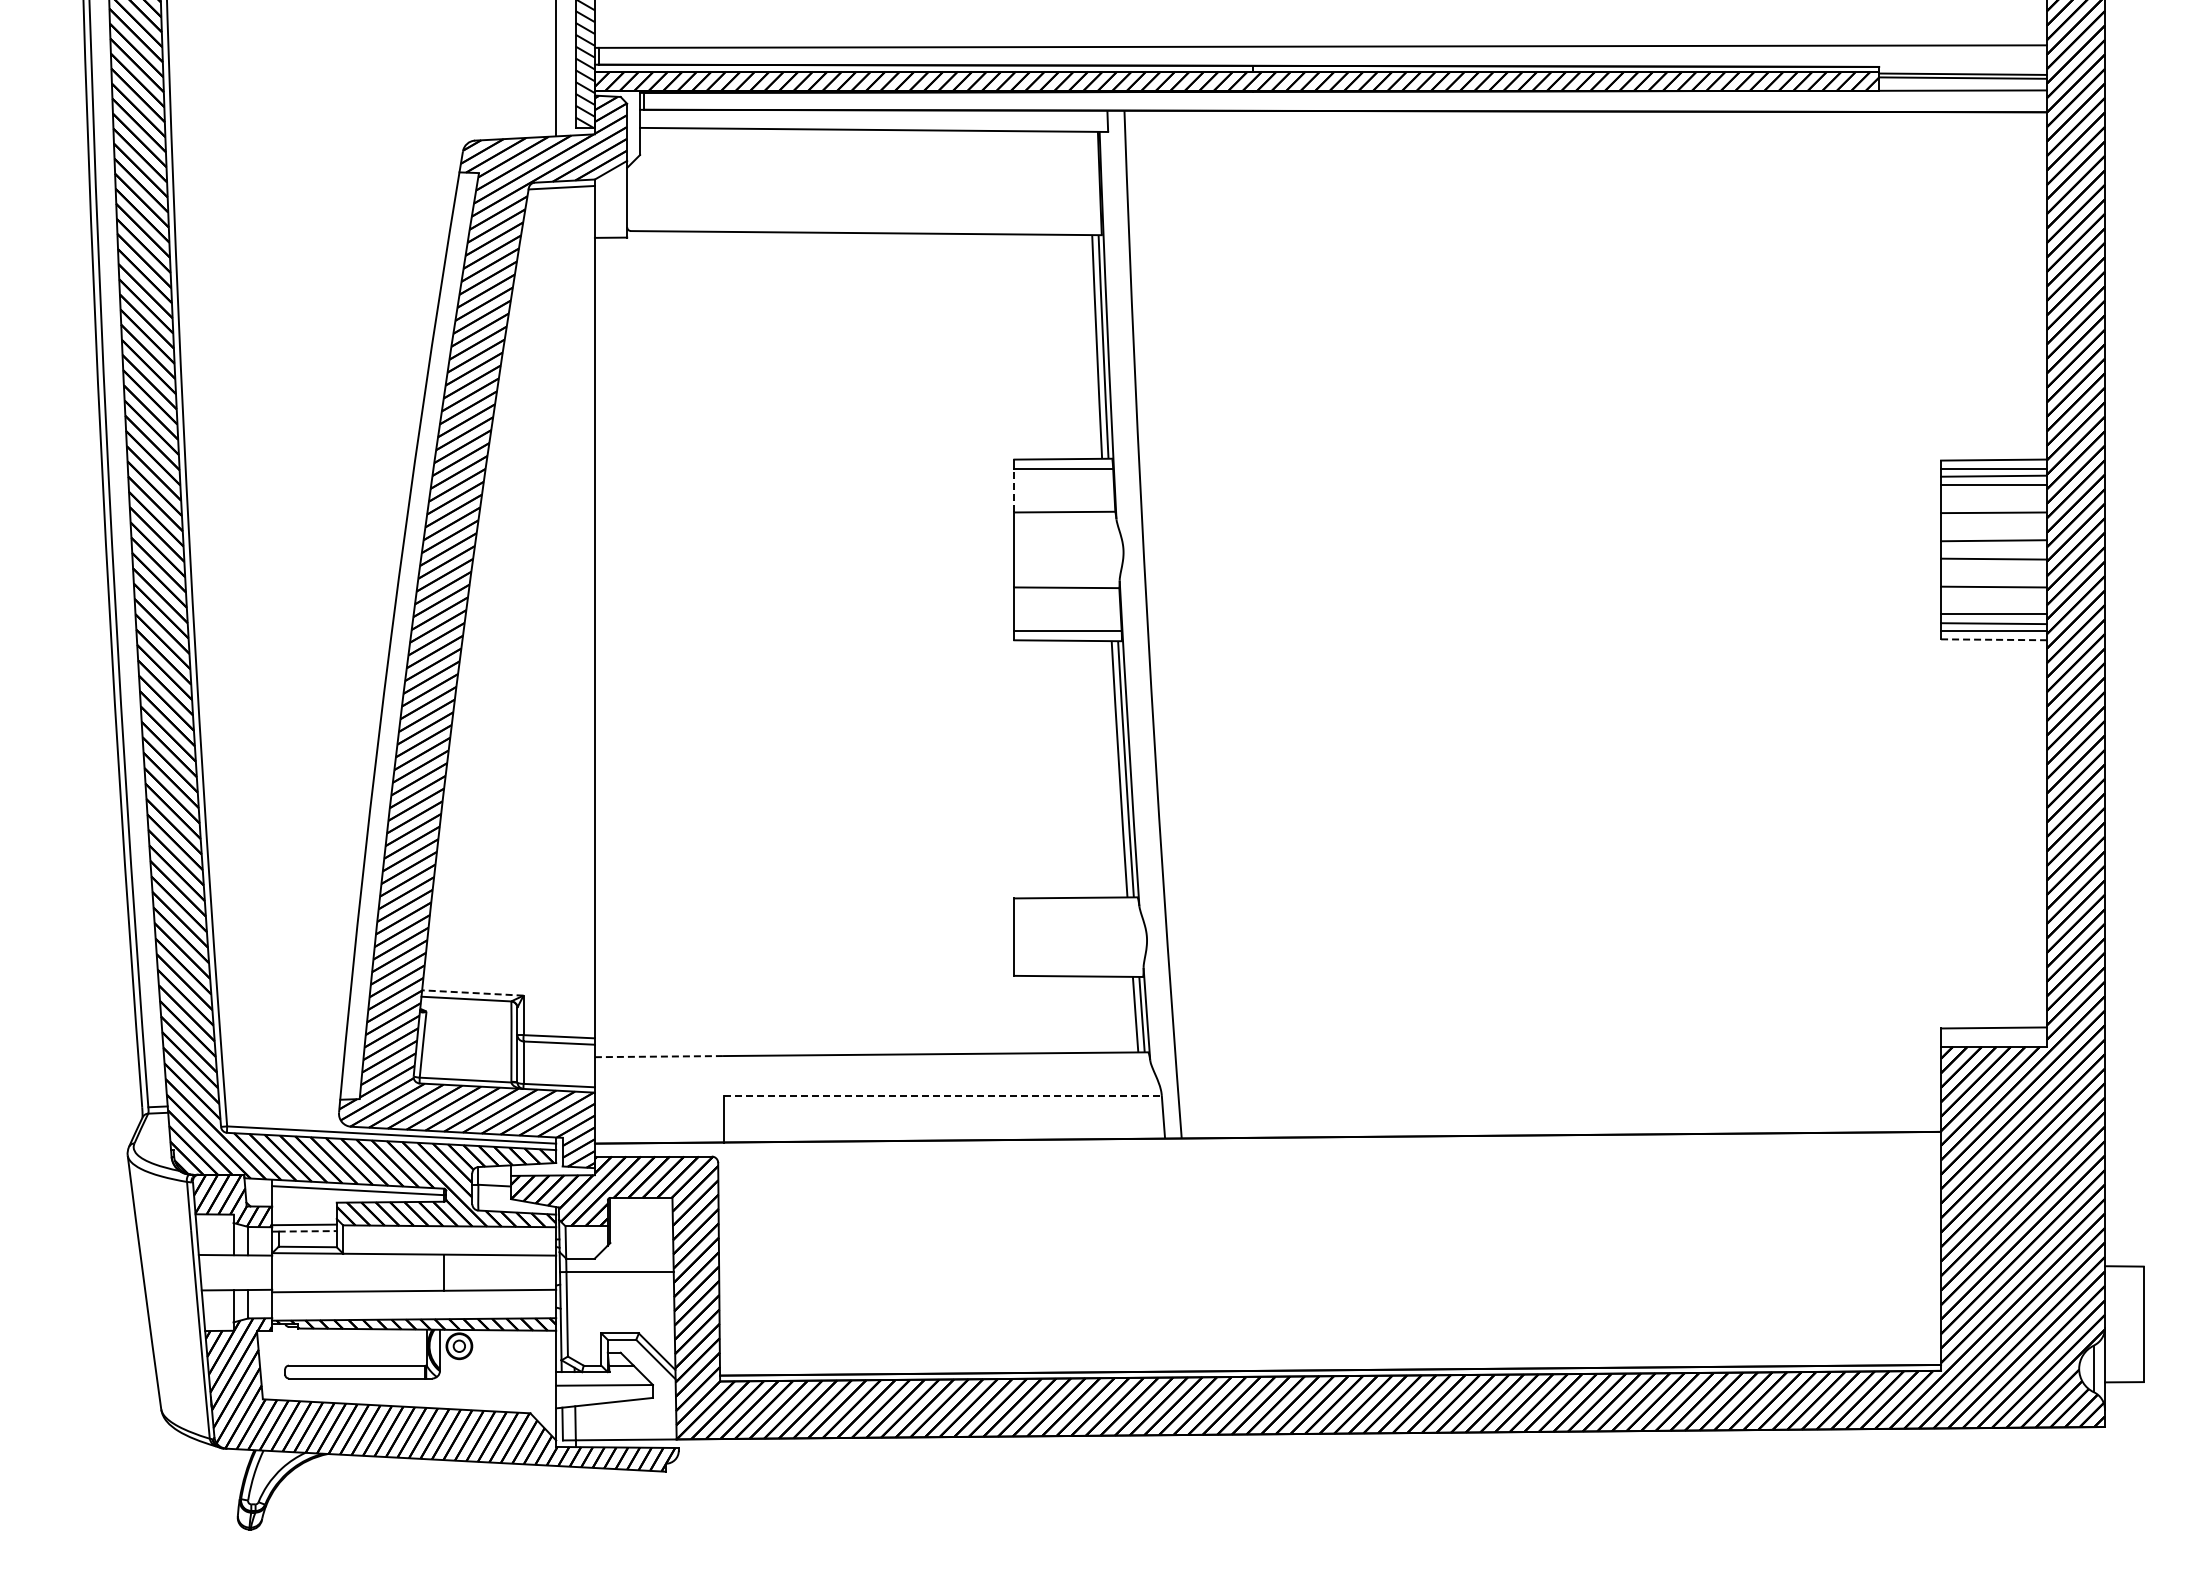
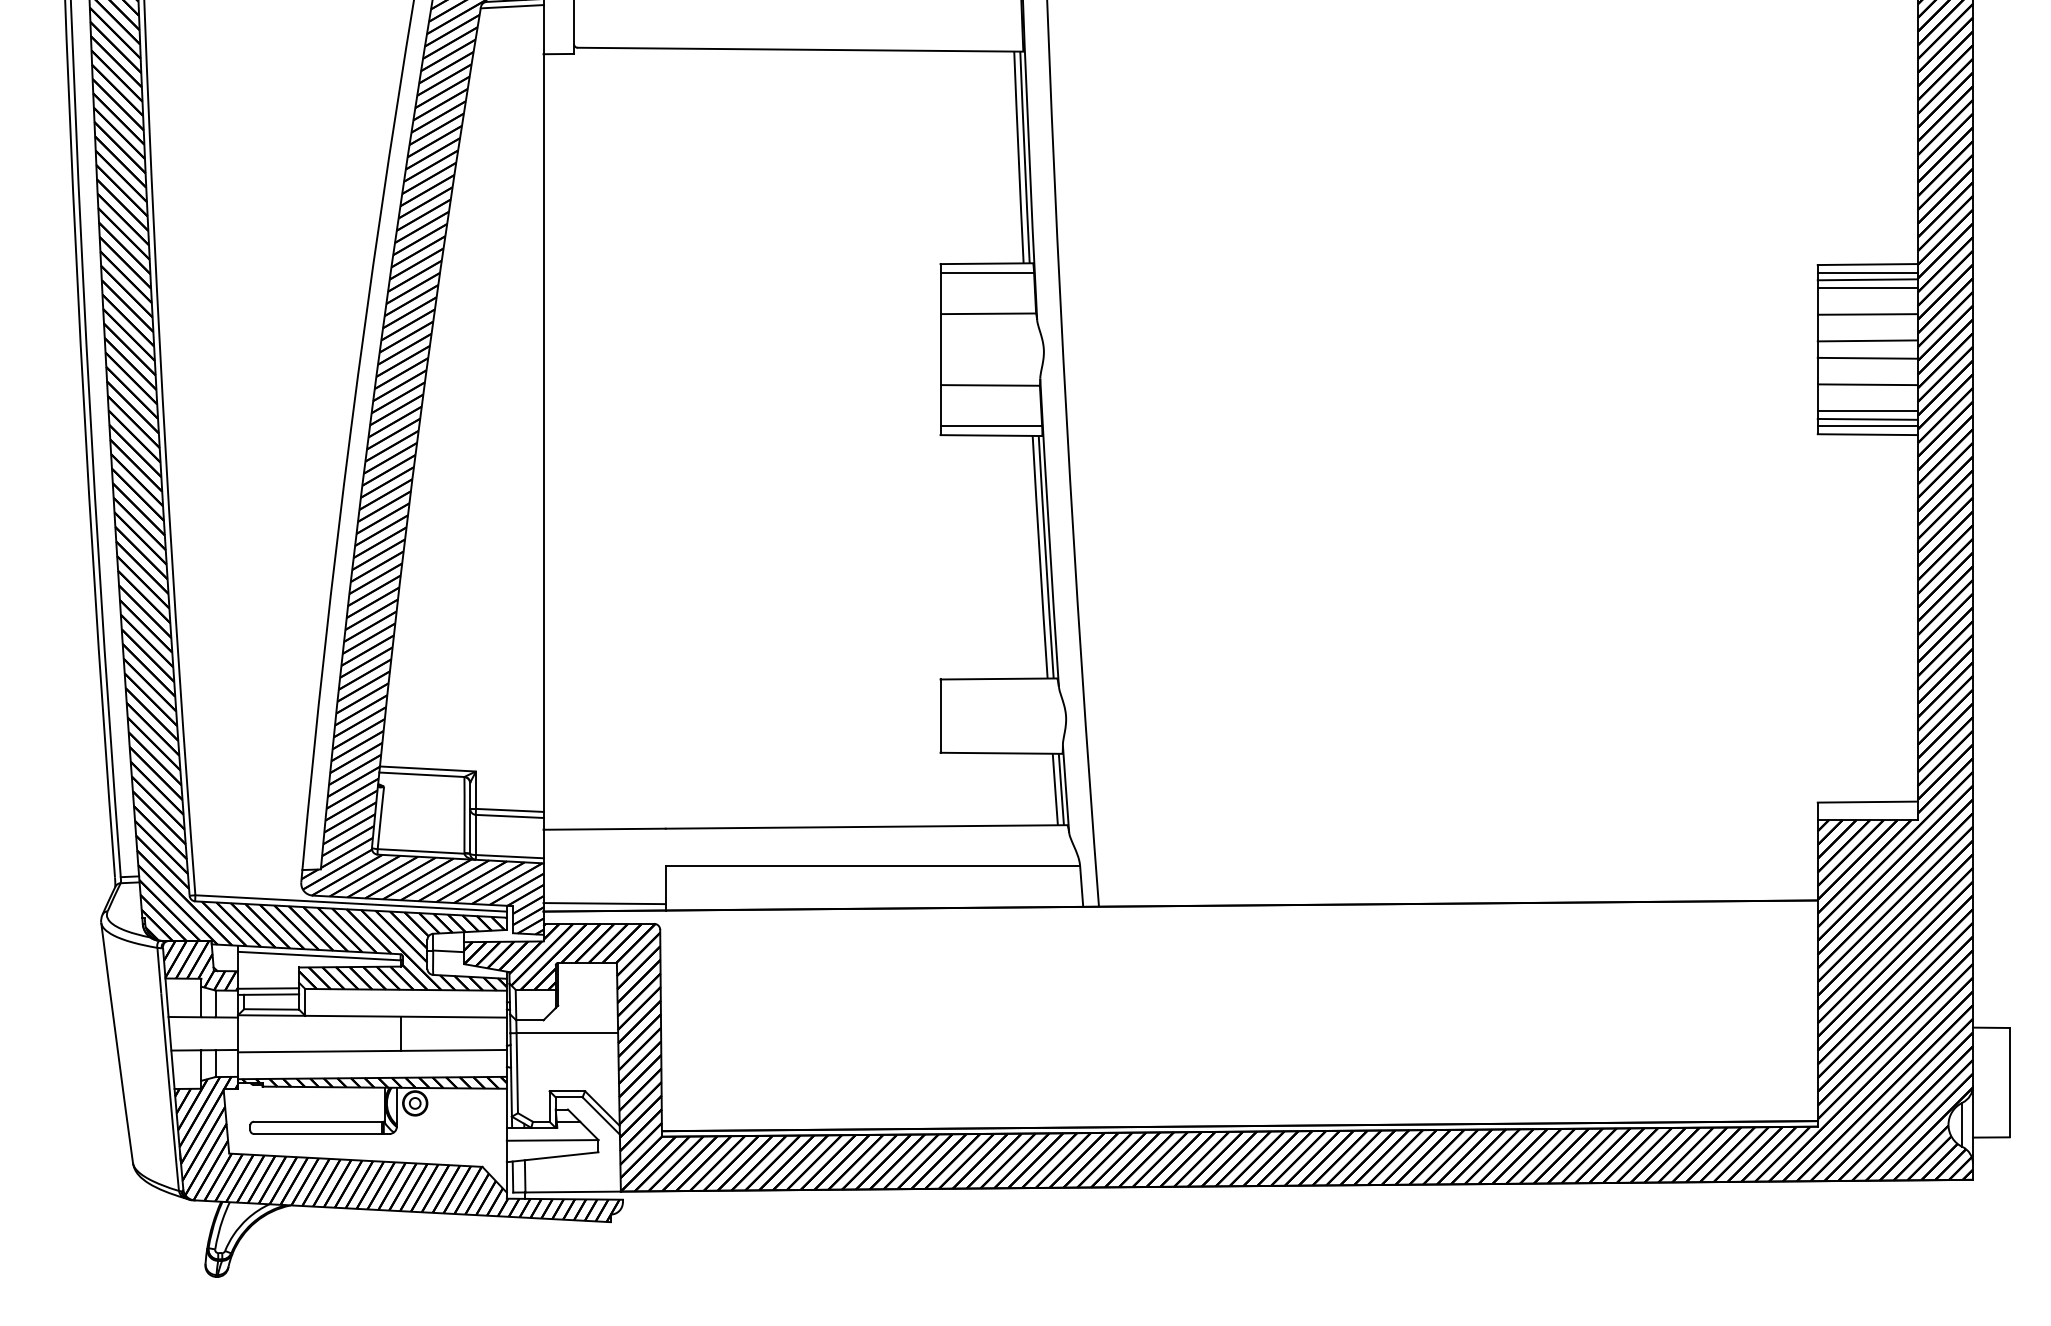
line: (1014, 490) -> (940, 293), dashed -> solid
line: (1993, 639) -> (1867, 434), dashed -> solid
line: (472, 993) -> (427, 769), dashed -> solid
line: (659, 1056) -> (604, 829), dashed -> solid
line: (942, 1095) -> (872, 866), dashed -> solid
line: (658, 1134) -> (603, 902), added
line: (308, 1231) -> (272, 994), dashed -> solid

